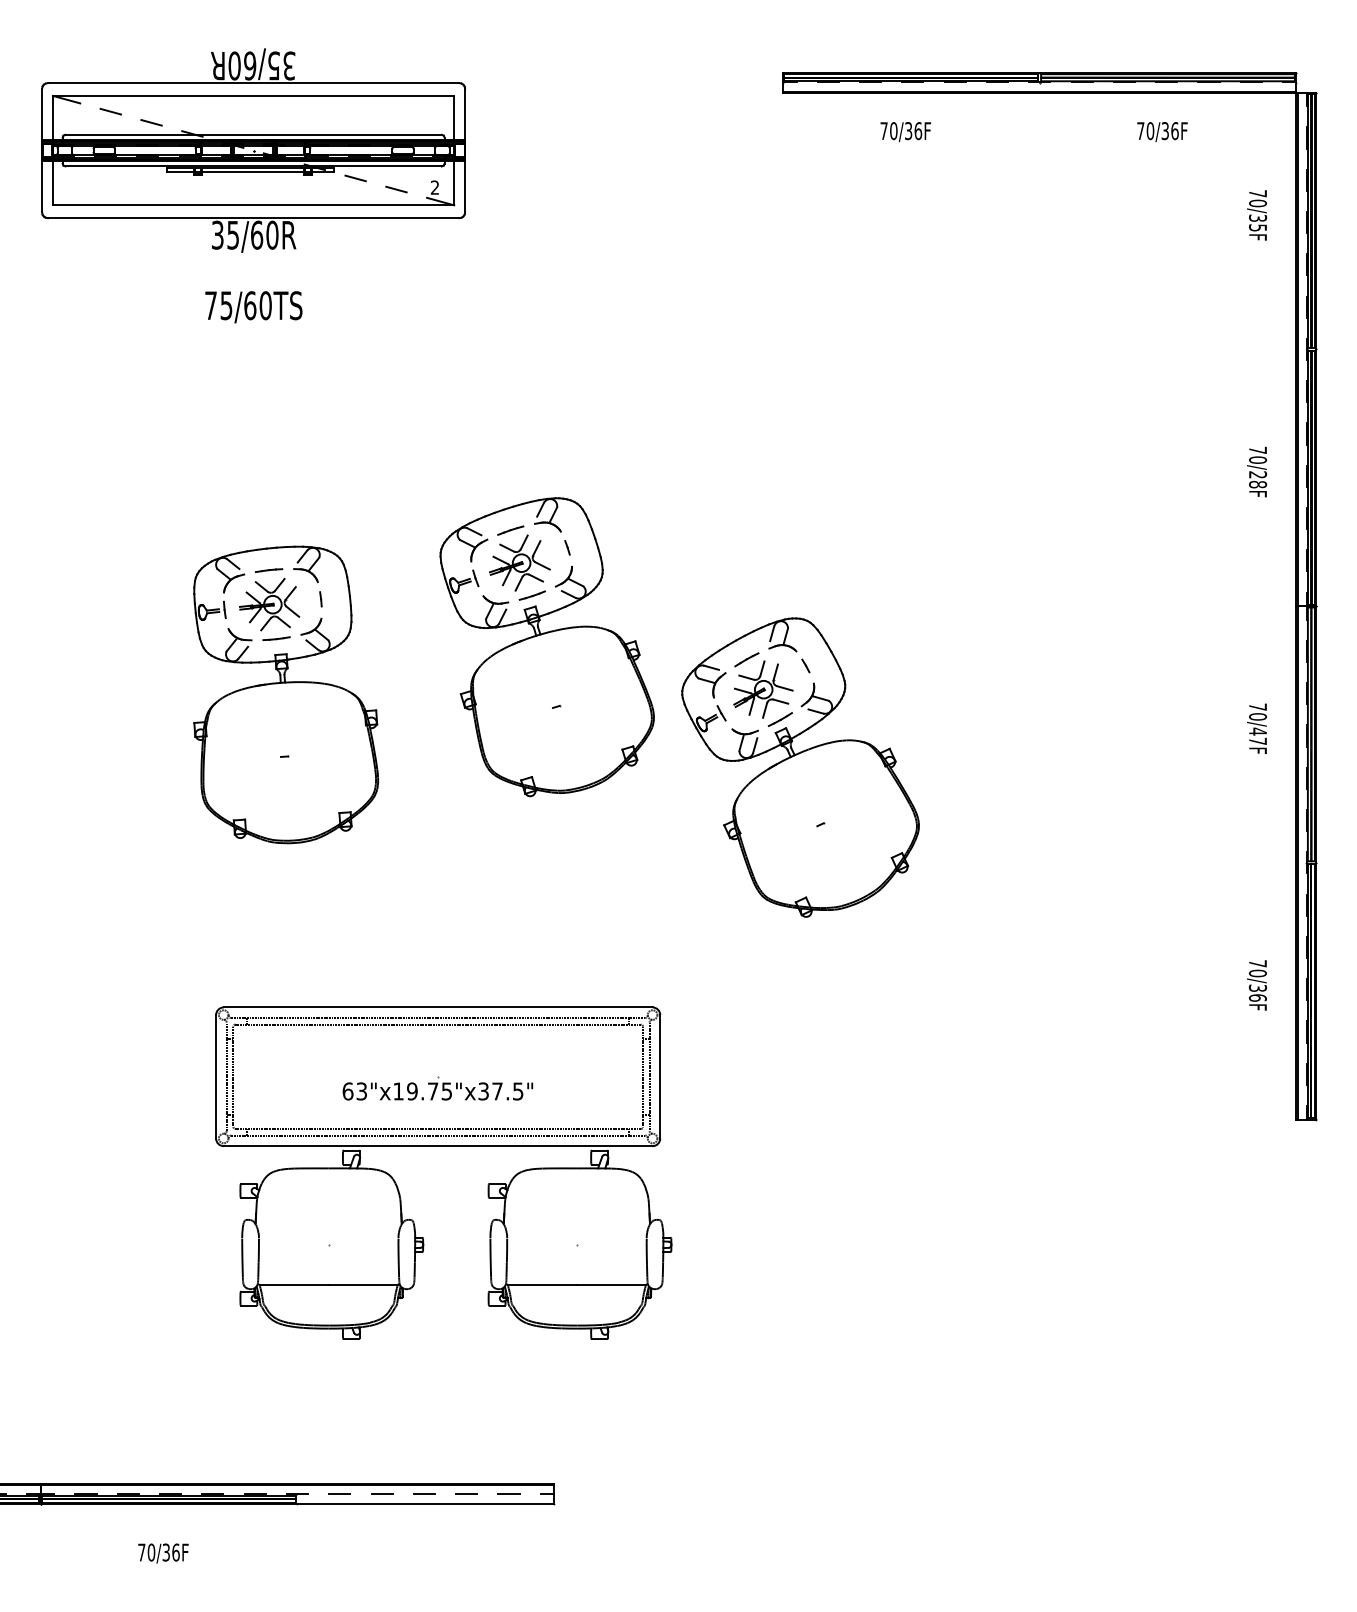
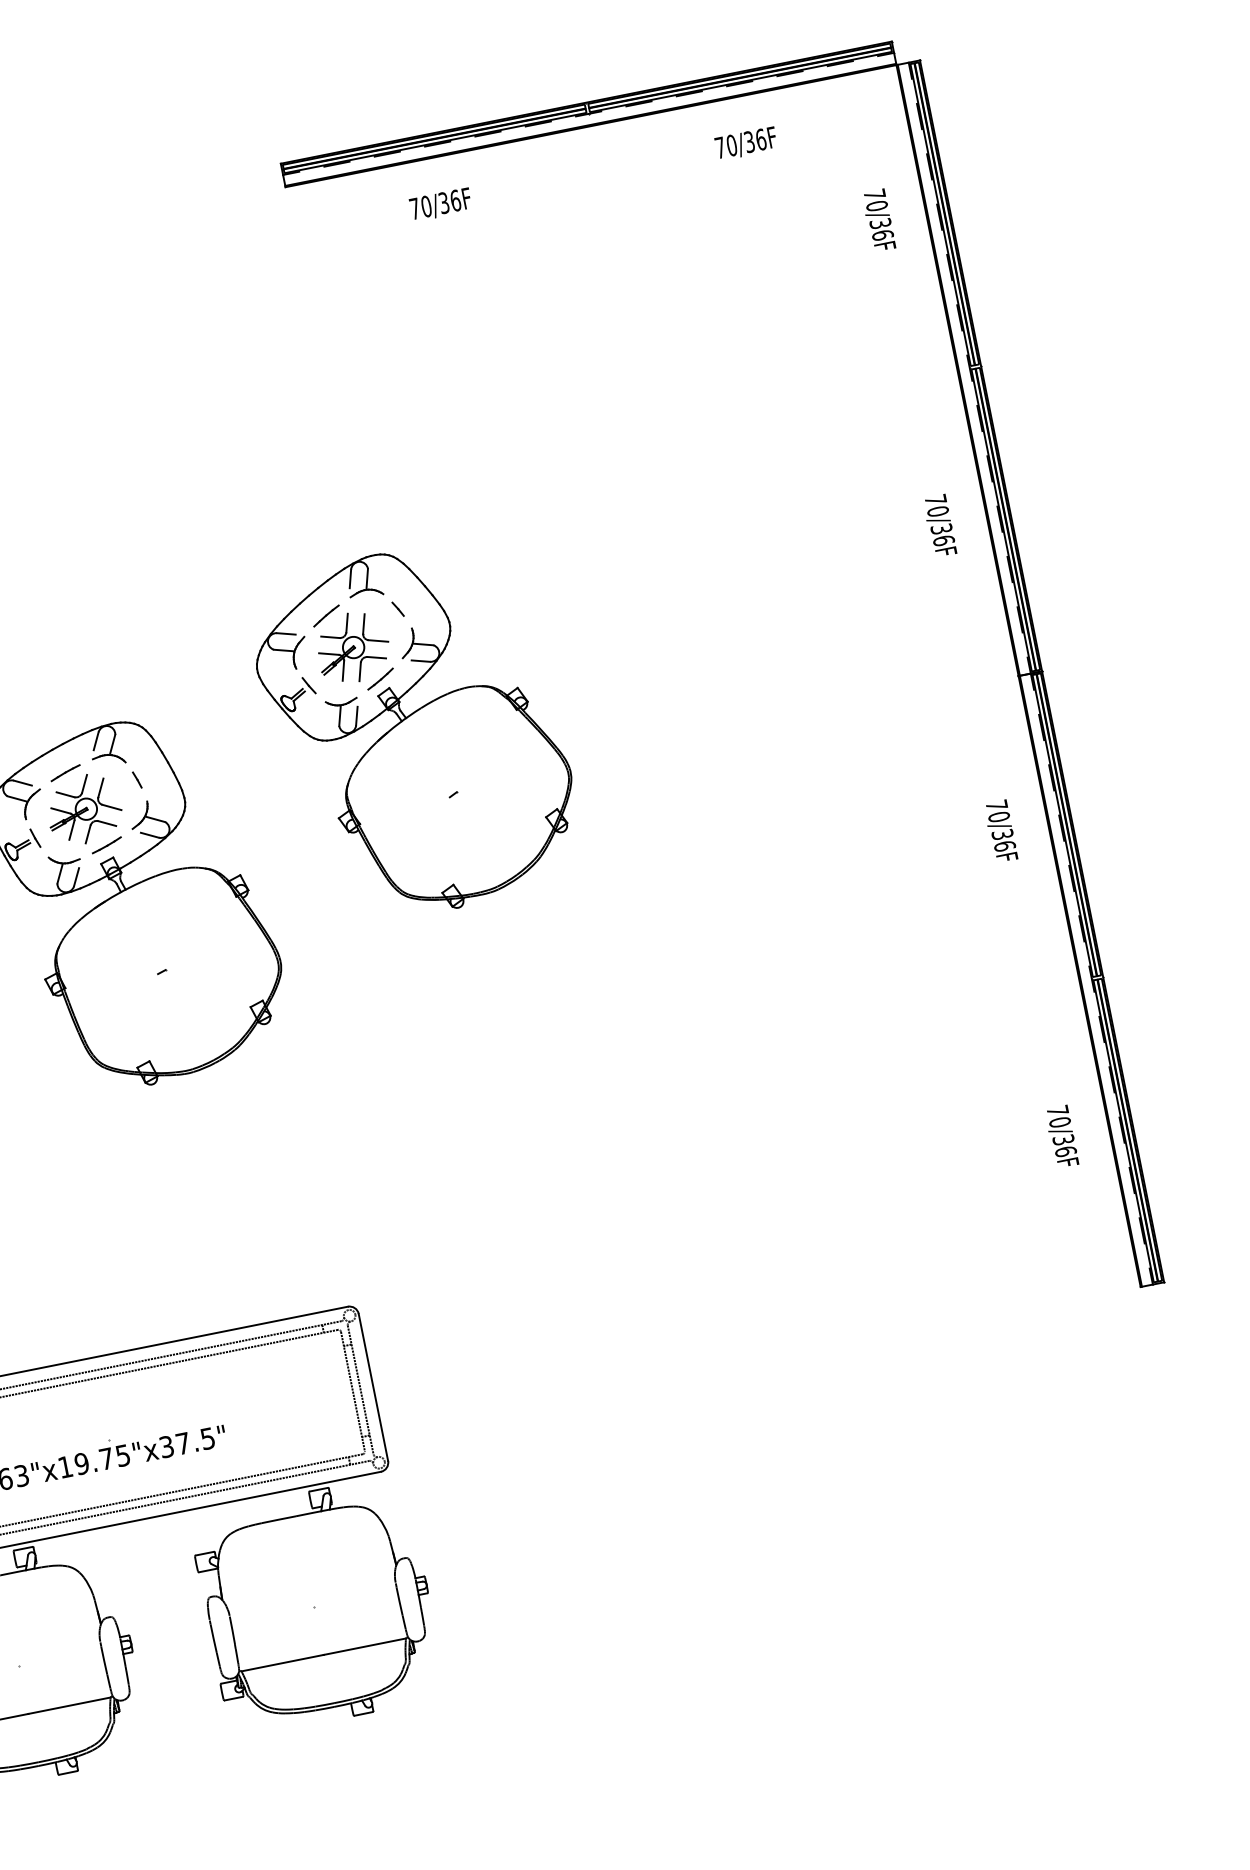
text: (1258, 227) -> (883, 234), 70/35F -> 70/36F
text: (1258, 479) -> (943, 534), 70/28F -> 70/36F
text: (1258, 736) -> (1004, 840), 70/47F -> 70/36F
part: (800, 767) -> (415, 731), moved

